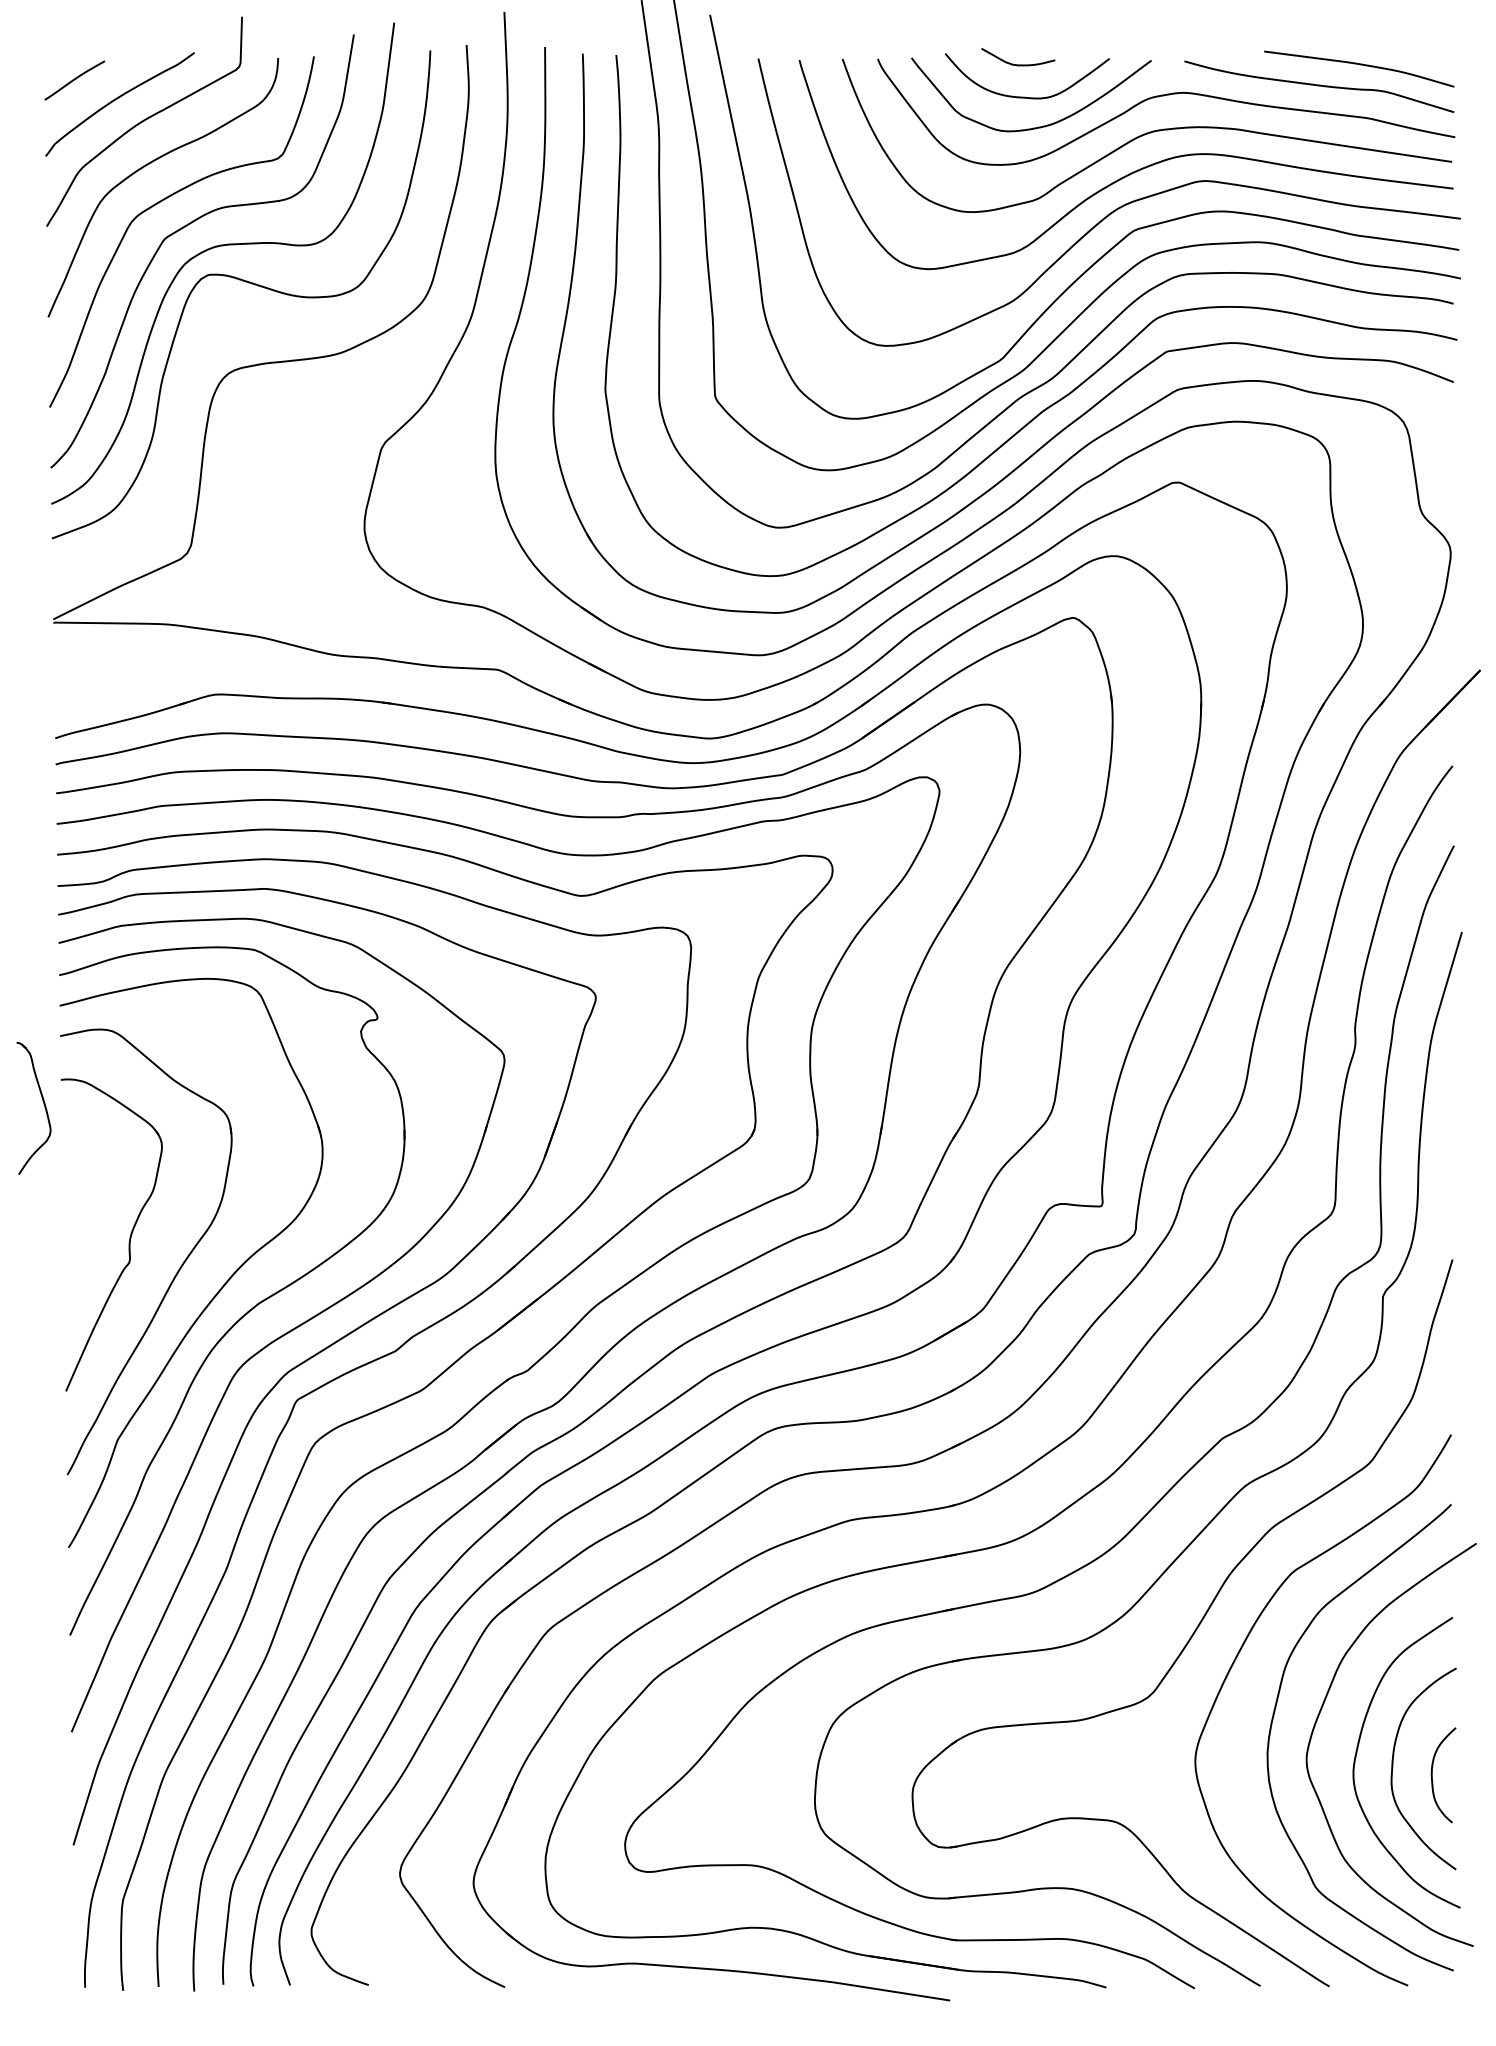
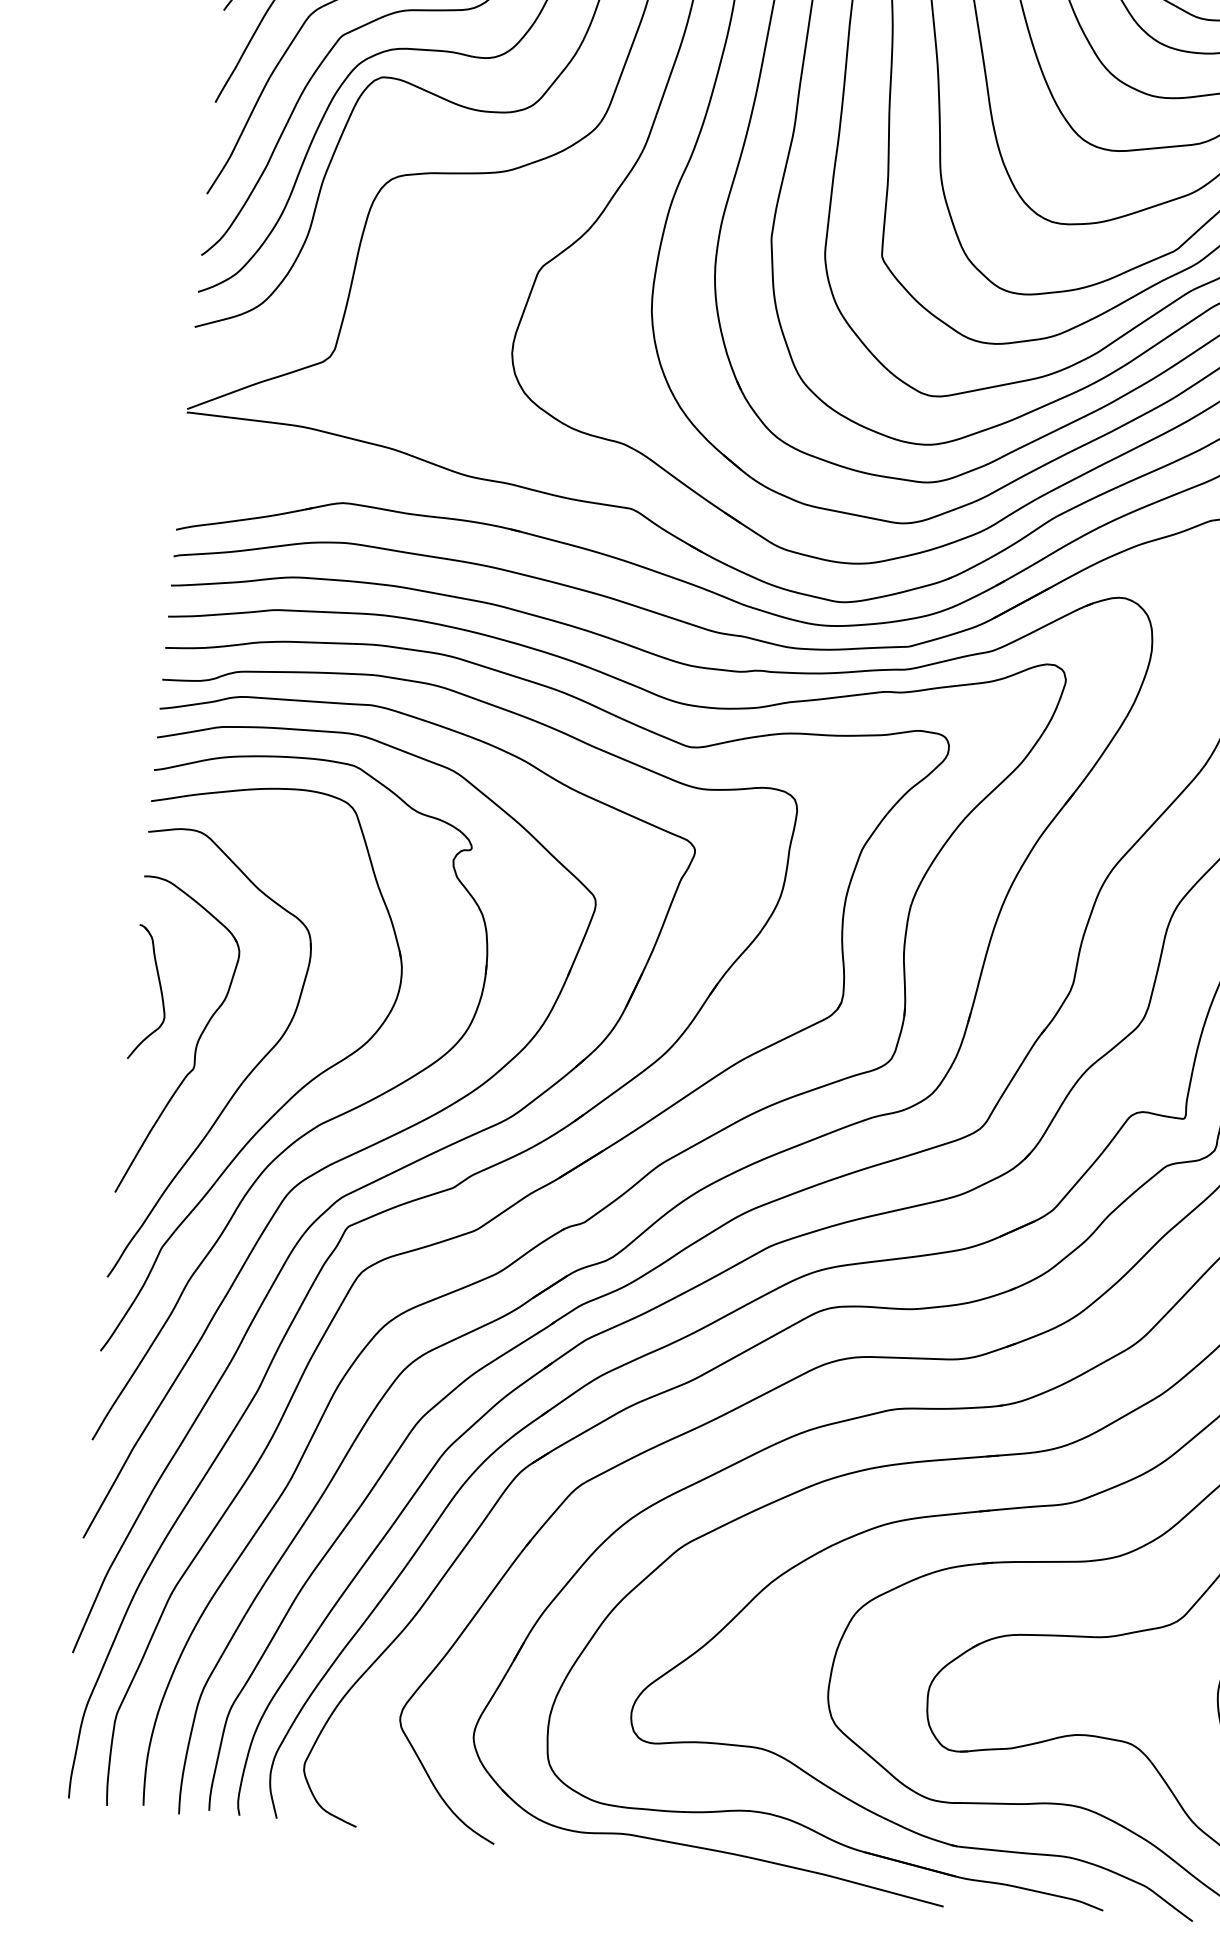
part: (43, 1104) -> (160, 990), moved

